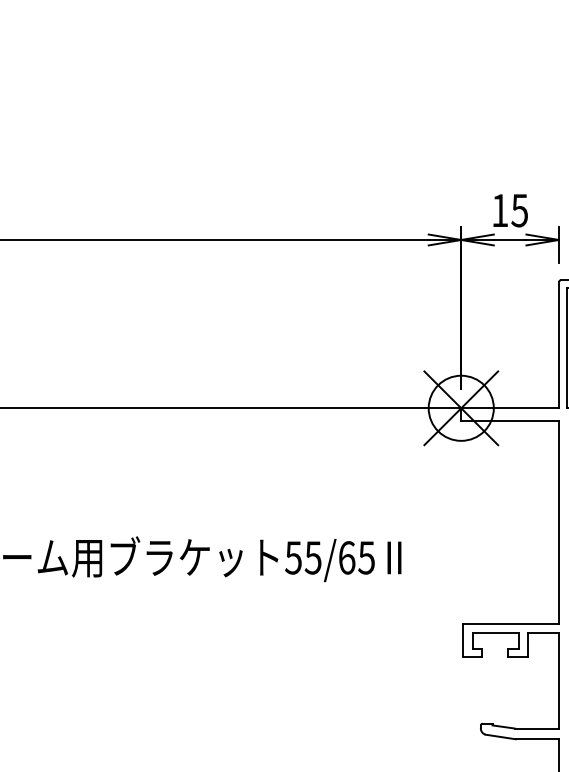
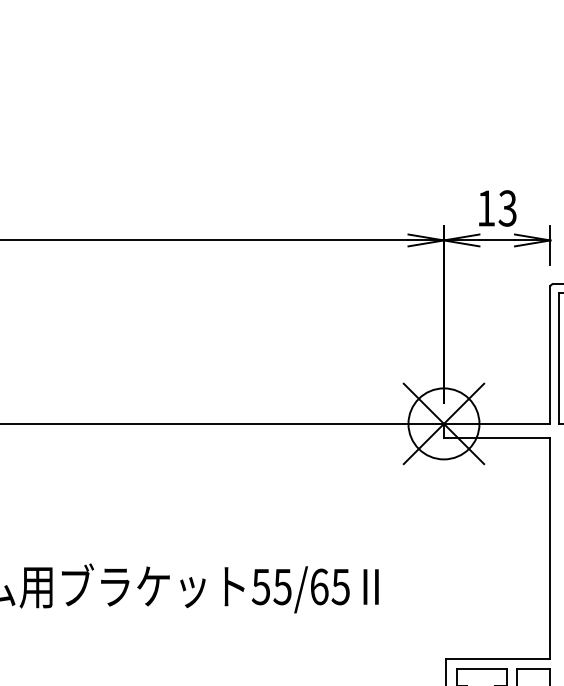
text: (519, 209) -> (507, 207), 15 -> 13

